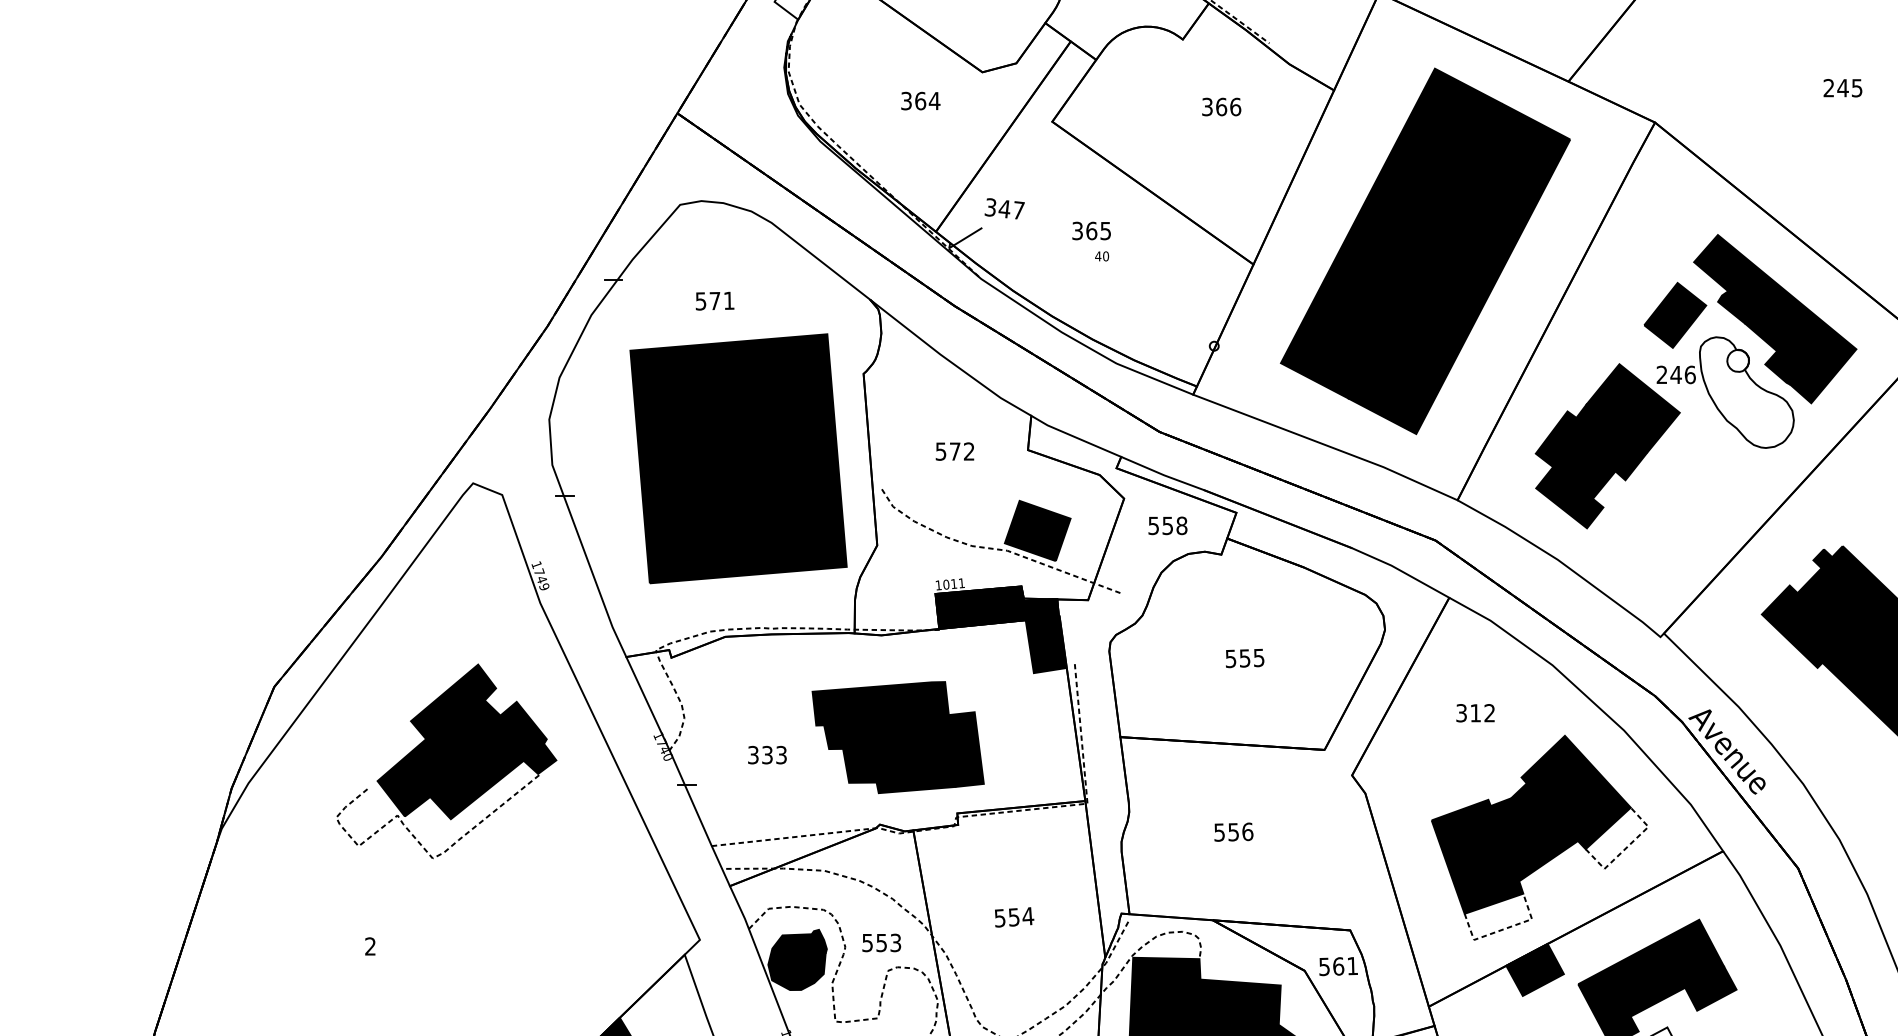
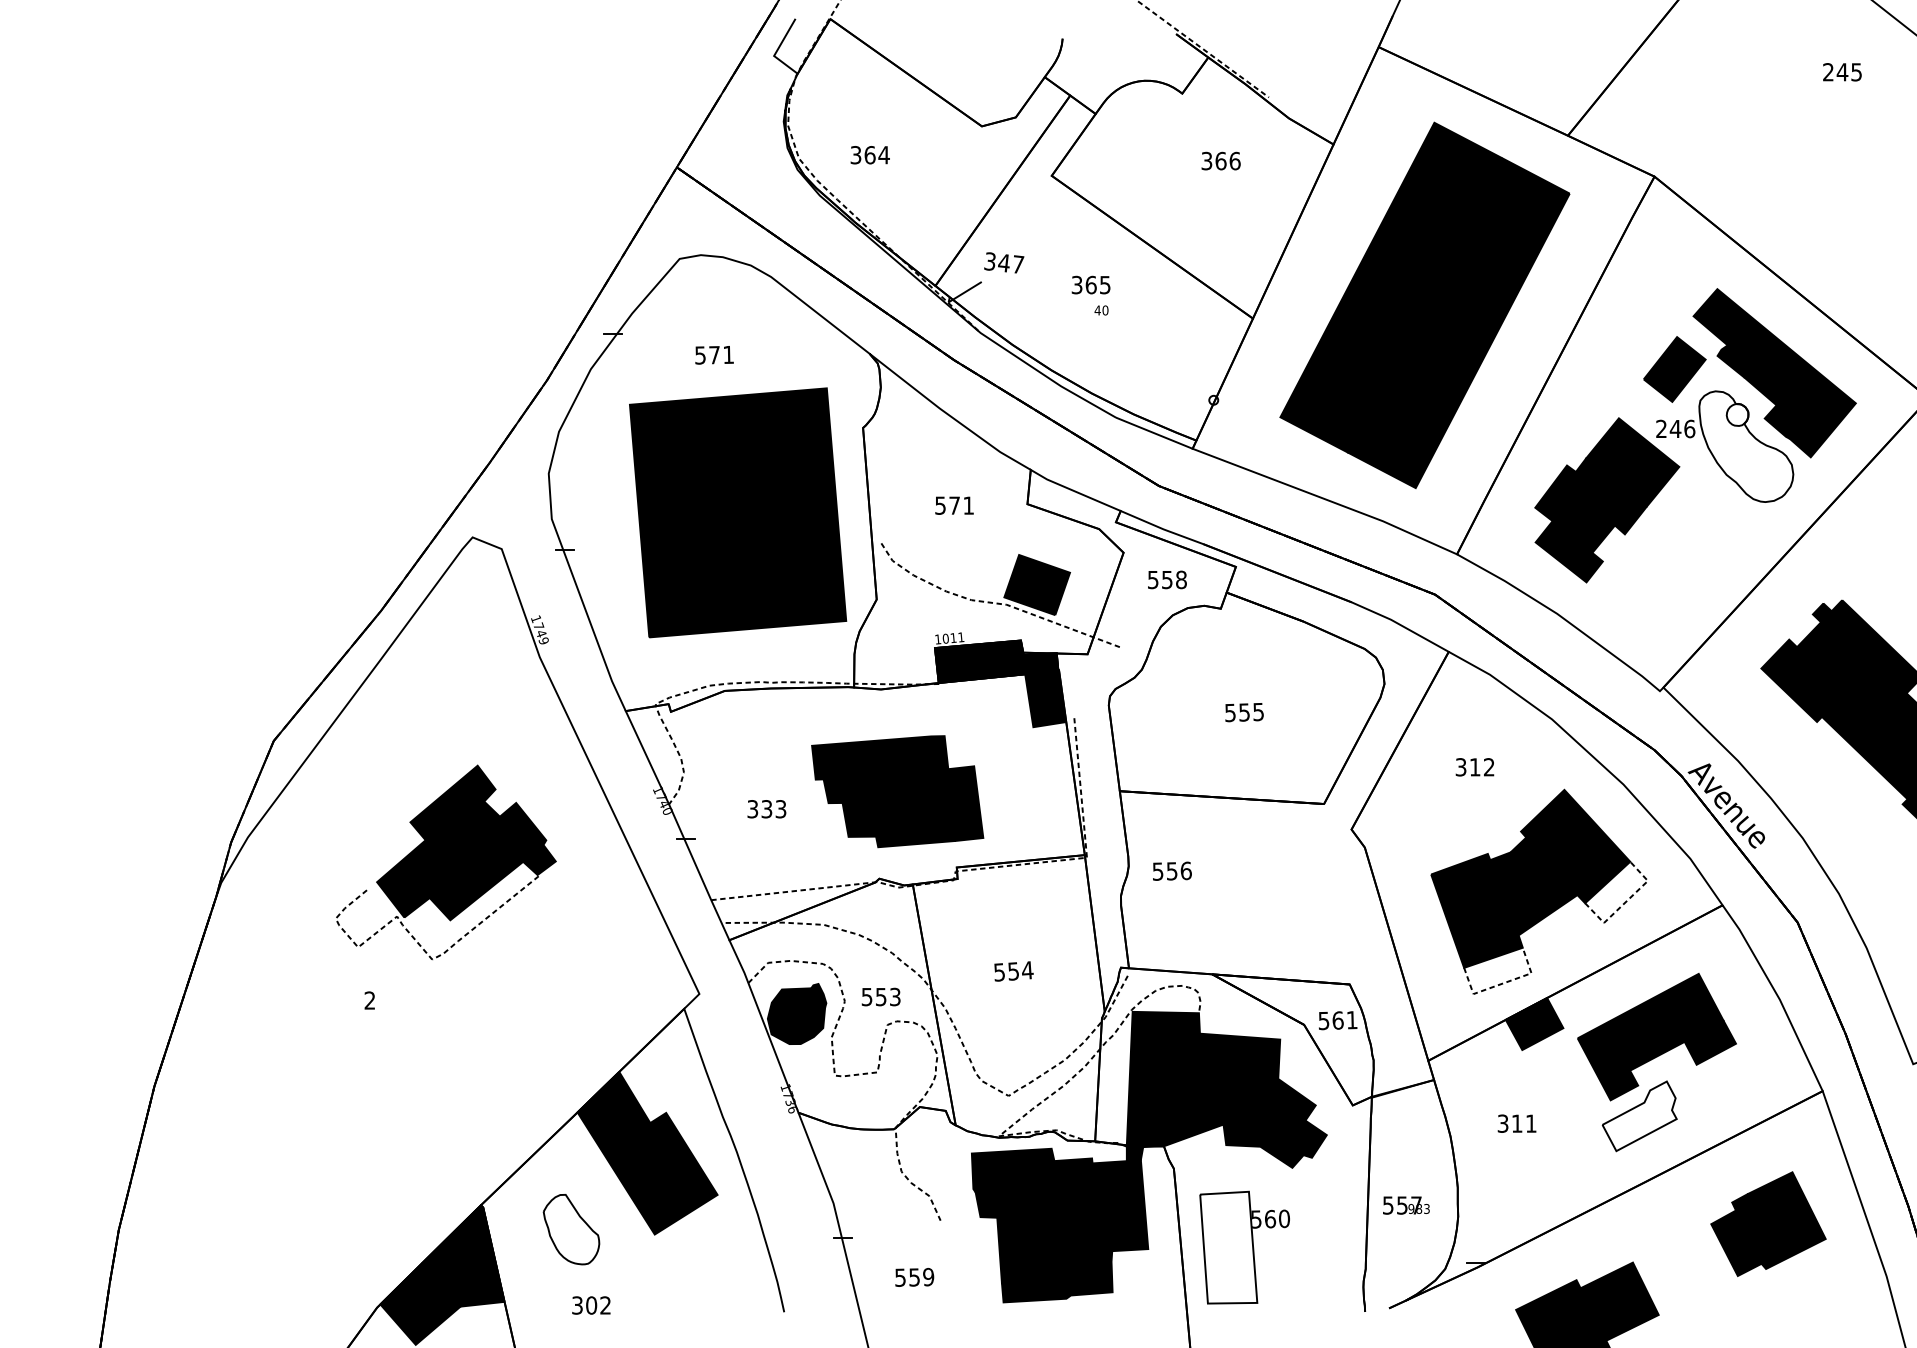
text: (1843, 88) -> (1842, 72), moved
text: (920, 101) -> (869, 155), moved
text: (969, 451) -> (968, 505), 572 -> 571
part: (447, 761) -> (446, 862), moved
text: (1234, 831) -> (1172, 870), moved

